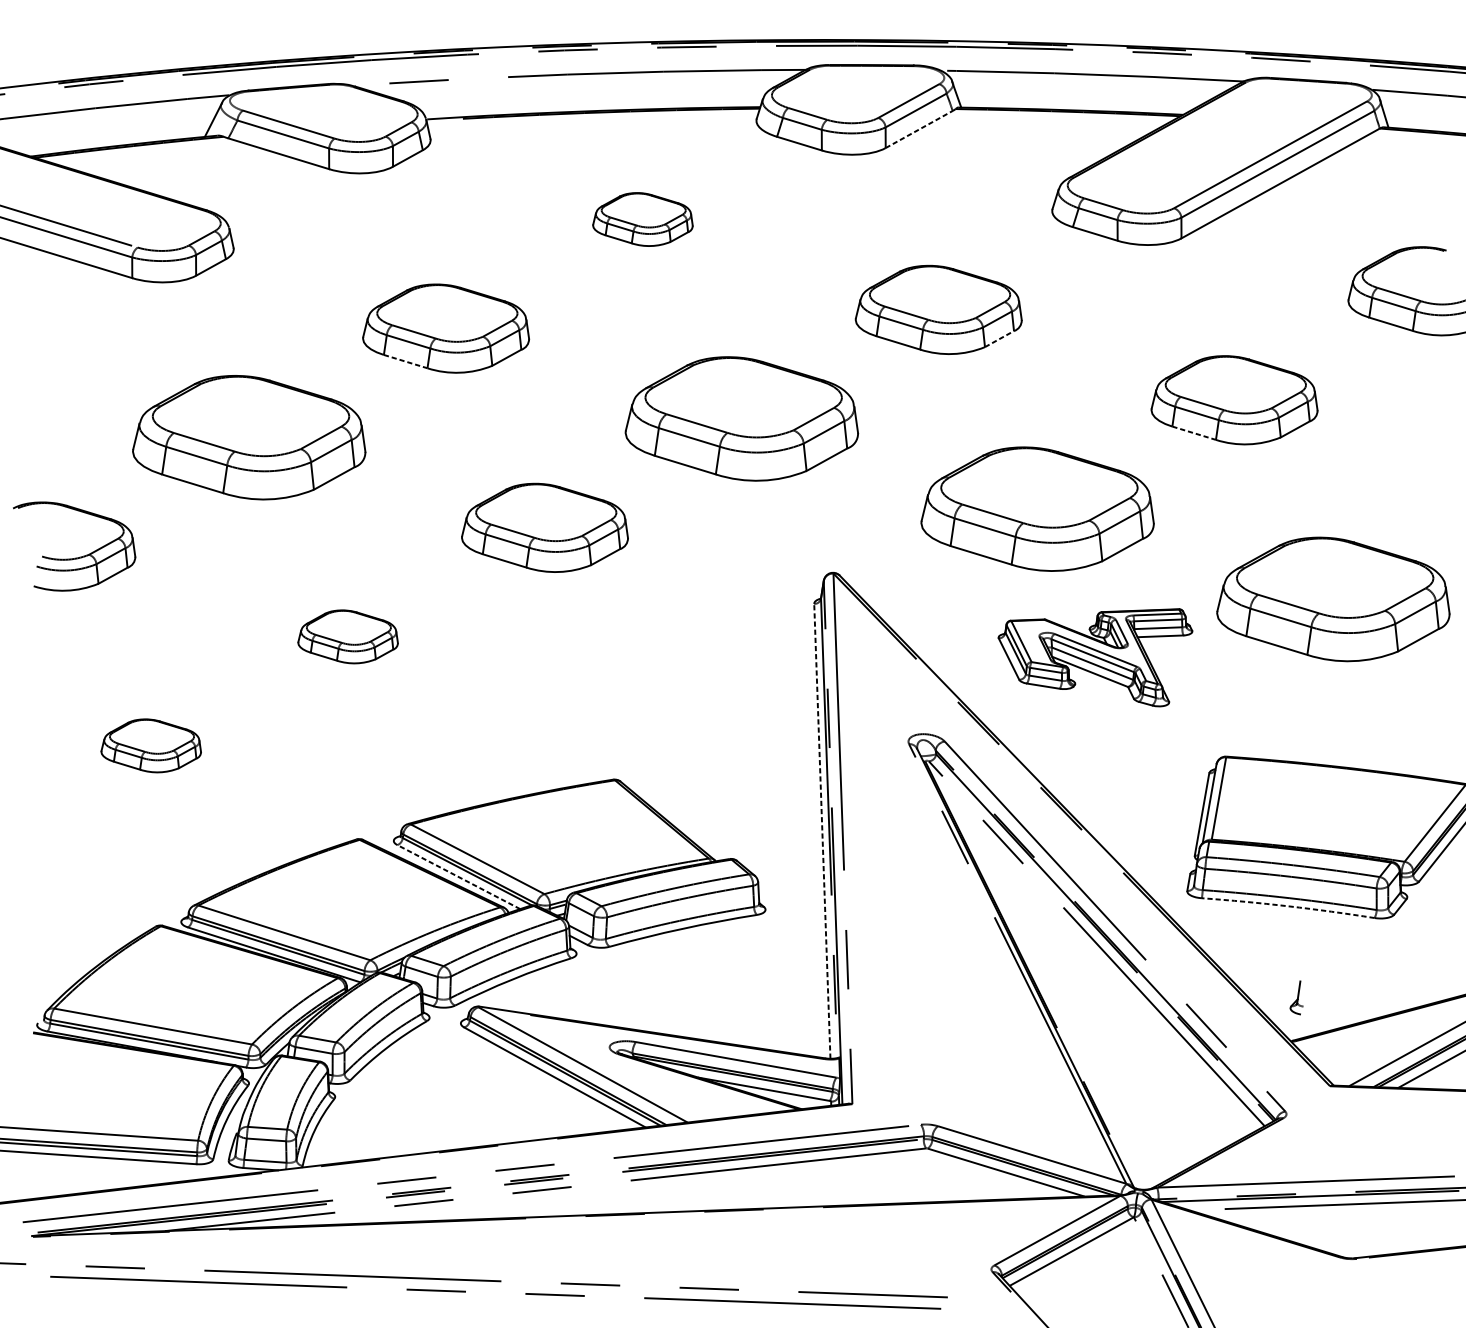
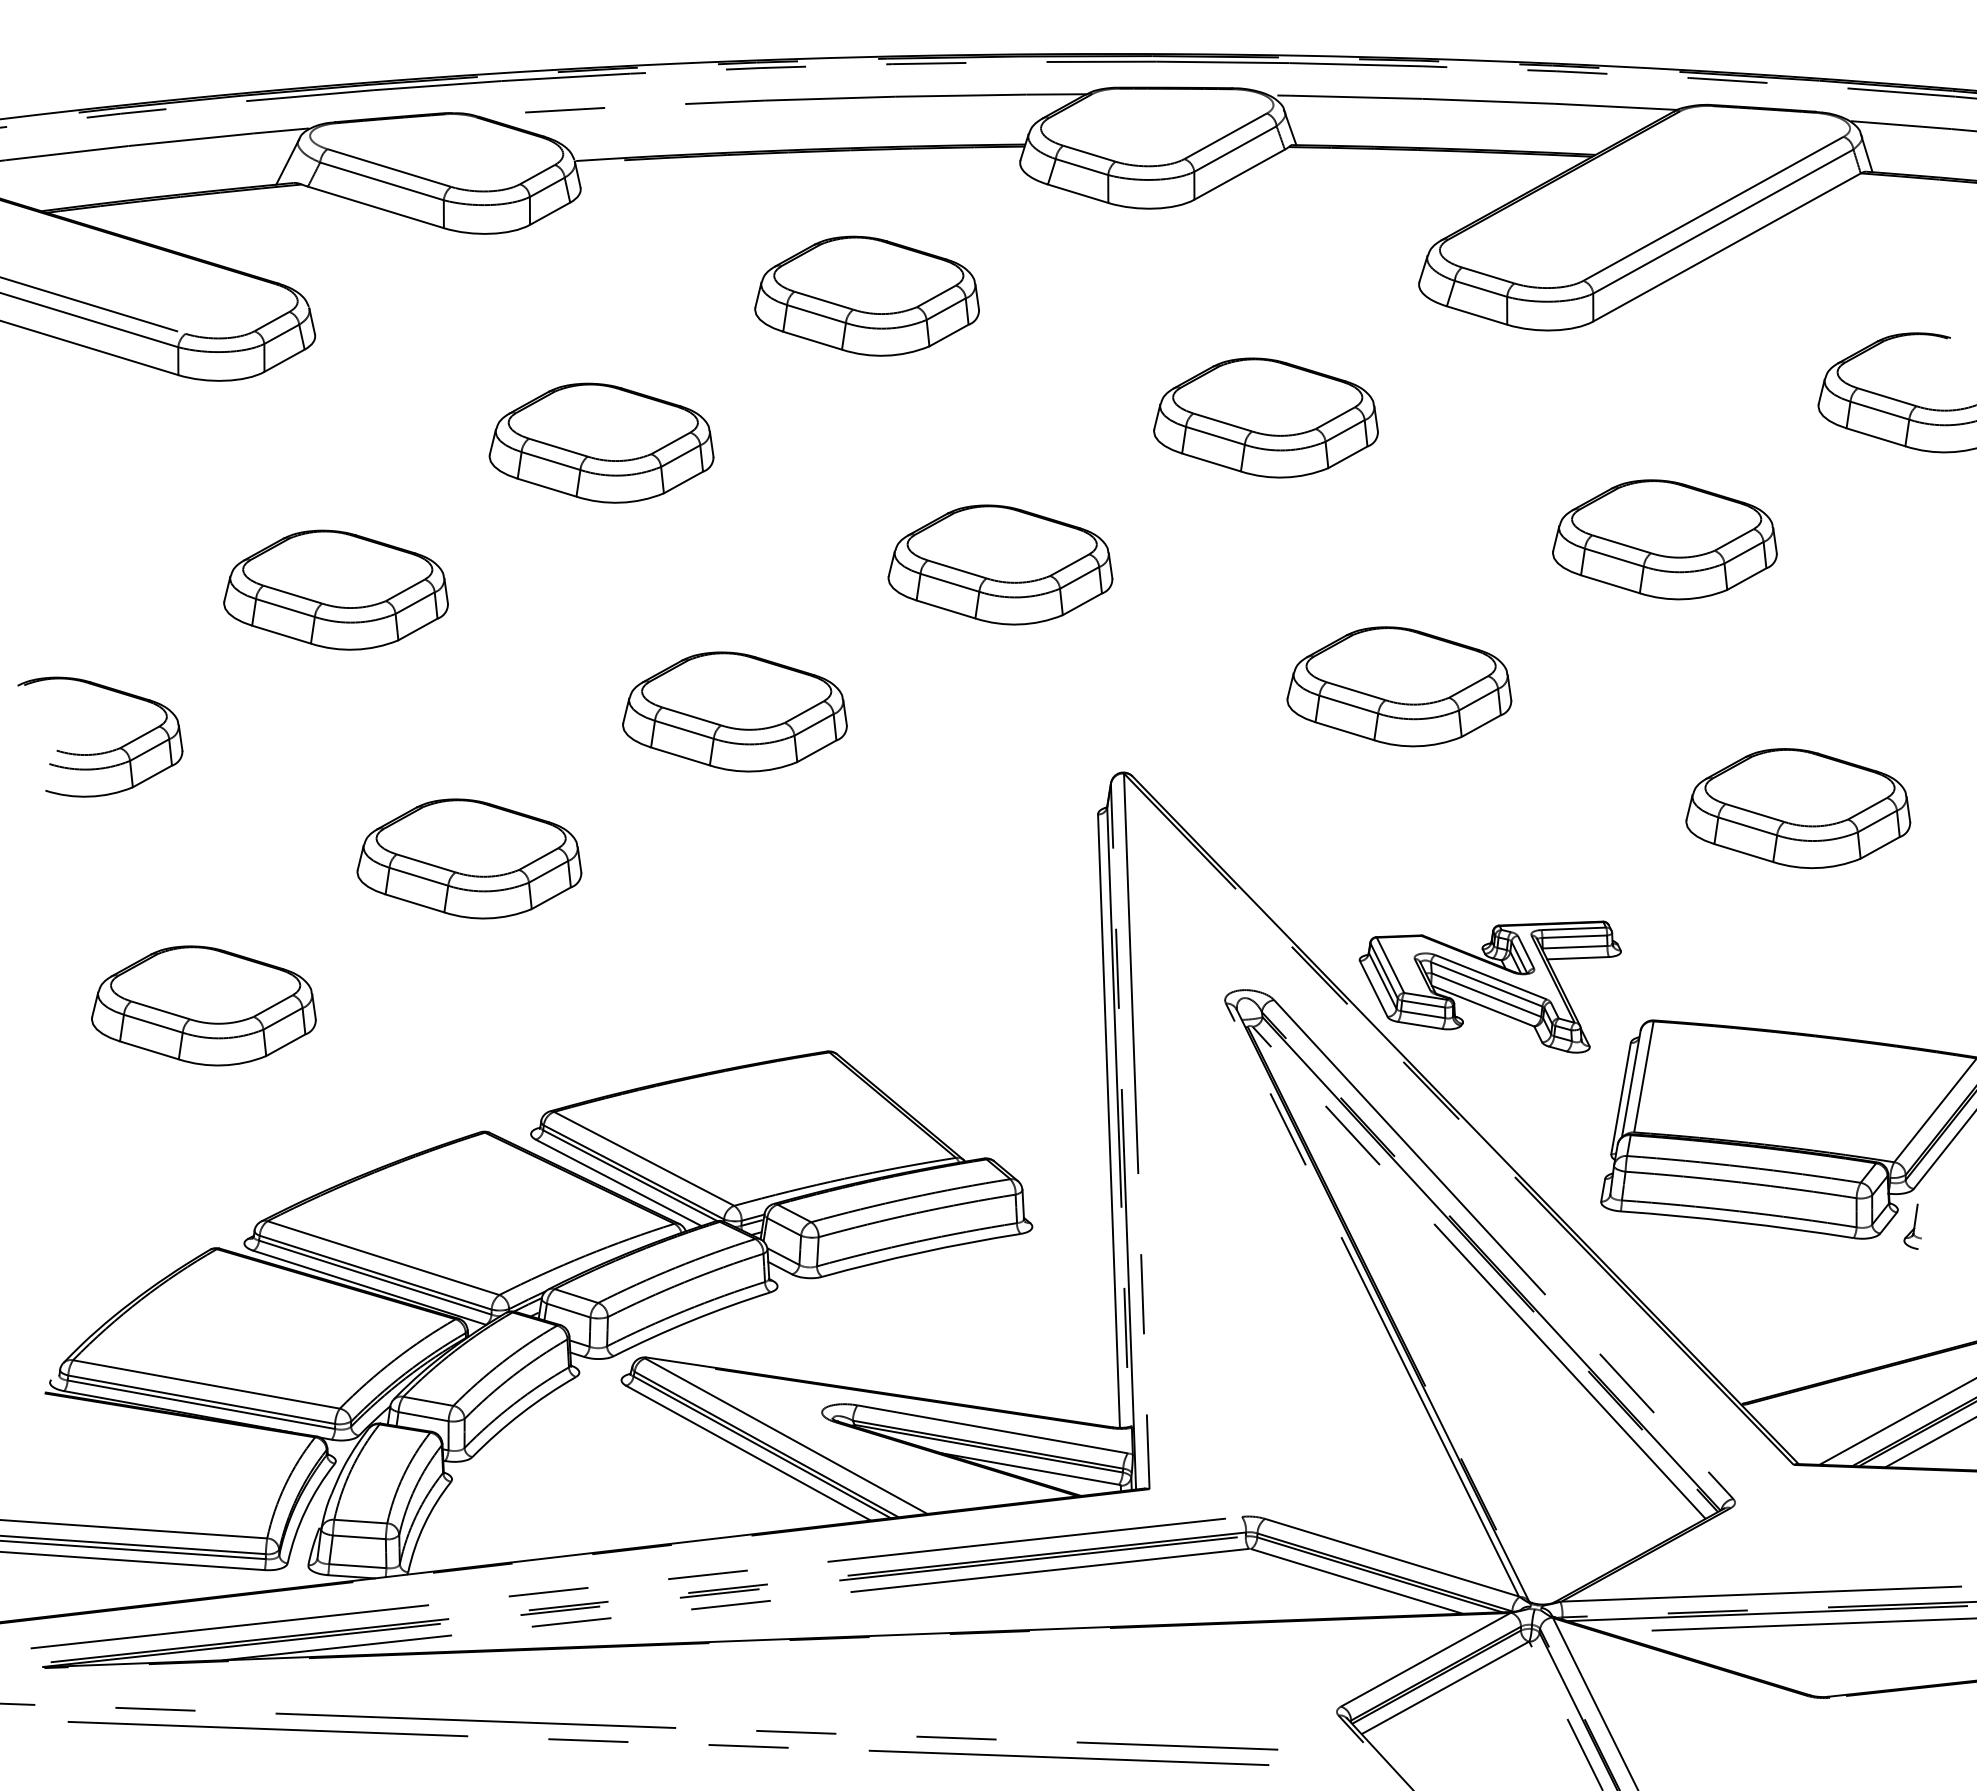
line: (919, 129) -> (1239, 174), dashed -> solid
part: (642, 219) -> (866, 295), size x1.67
line: (999, 339) -> (1348, 457), dashed -> solid
line: (405, 361) -> (547, 487), dashed -> solid
part: (741, 418) -> (1000, 564), size x0.71
line: (1194, 433) -> (1610, 584), dashed -> solid
part: (248, 437) -> (335, 589), size x0.71
part: (1037, 509) -> (1399, 686), size x0.71
part: (1333, 599) -> (1798, 808), size x0.71
part: (348, 636) -> (469, 858), size x1.67
part: (1094, 657) -> (1489, 986), moved
part: (150, 745) -> (203, 1005), size x1.67
line: (822, 831) -> (1109, 1121), dashed -> solid
line: (458, 876) -> (618, 1182), dashed -> solid
arc: (1288, 906) -> (1737, 1222), dashed -> solid
part: (1296, 997) -> (1912, 1226), moved

